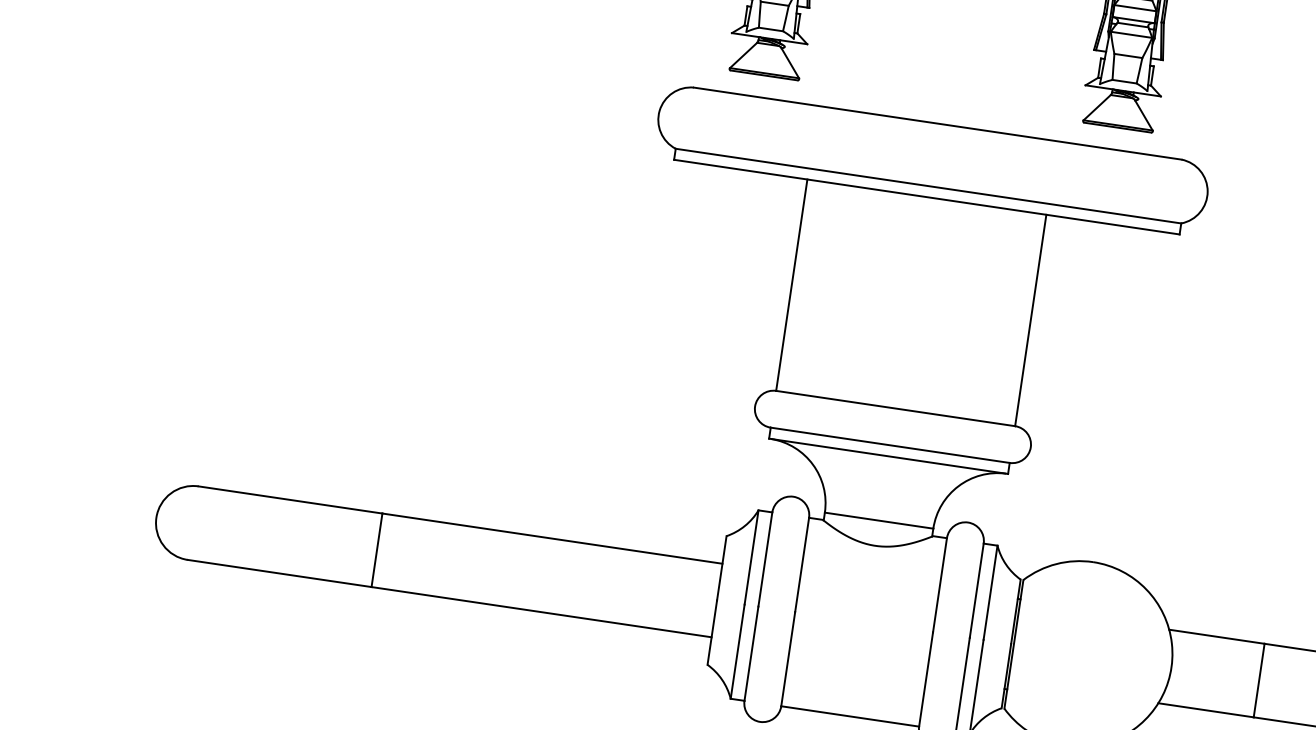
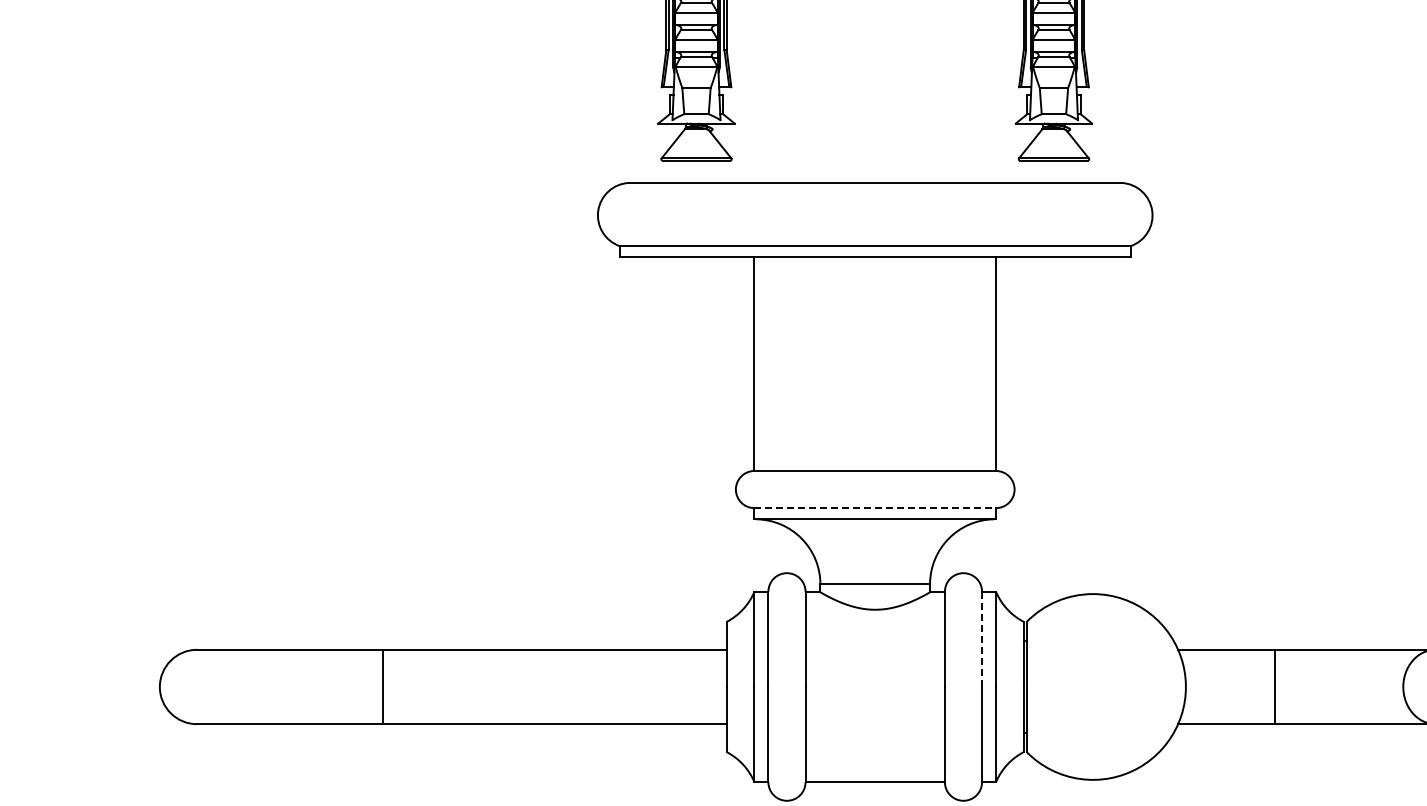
line: (890, 445) -> (875, 508), solid -> dashed
line: (977, 590) -> (982, 639), solid -> dashed

